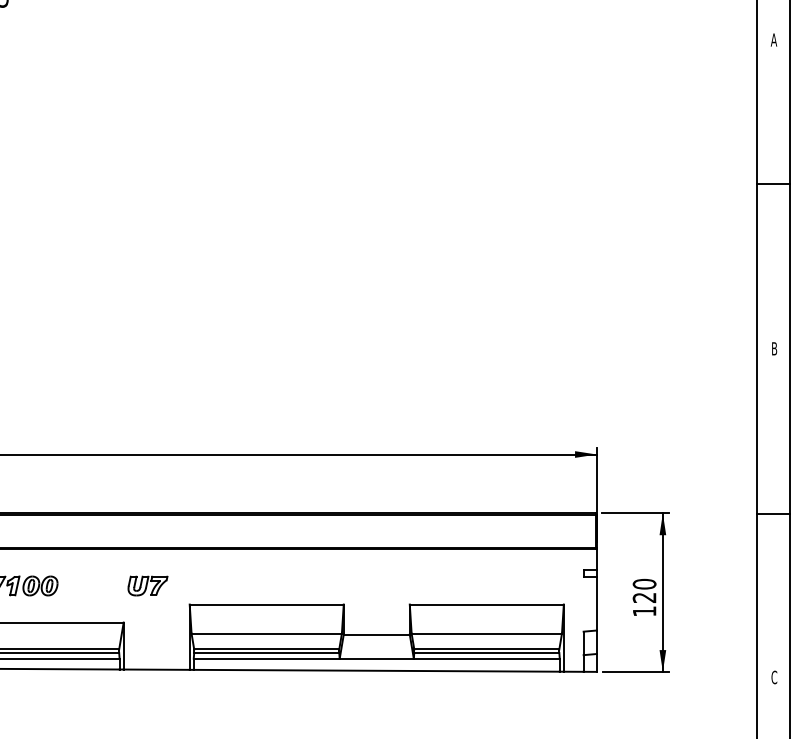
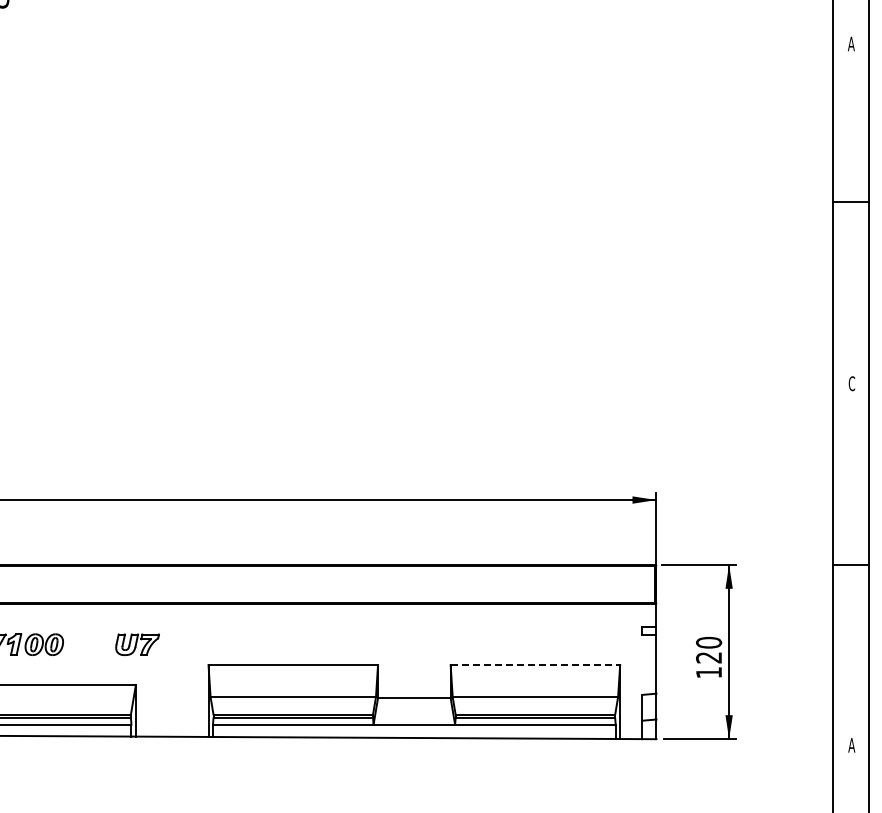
text: (774, 348) -> (851, 383), B -> C
part: (147, 585) -> (137, 644), moved
line: (486, 604) -> (535, 665), solid -> dashed
text: (774, 676) -> (851, 744), C -> A

